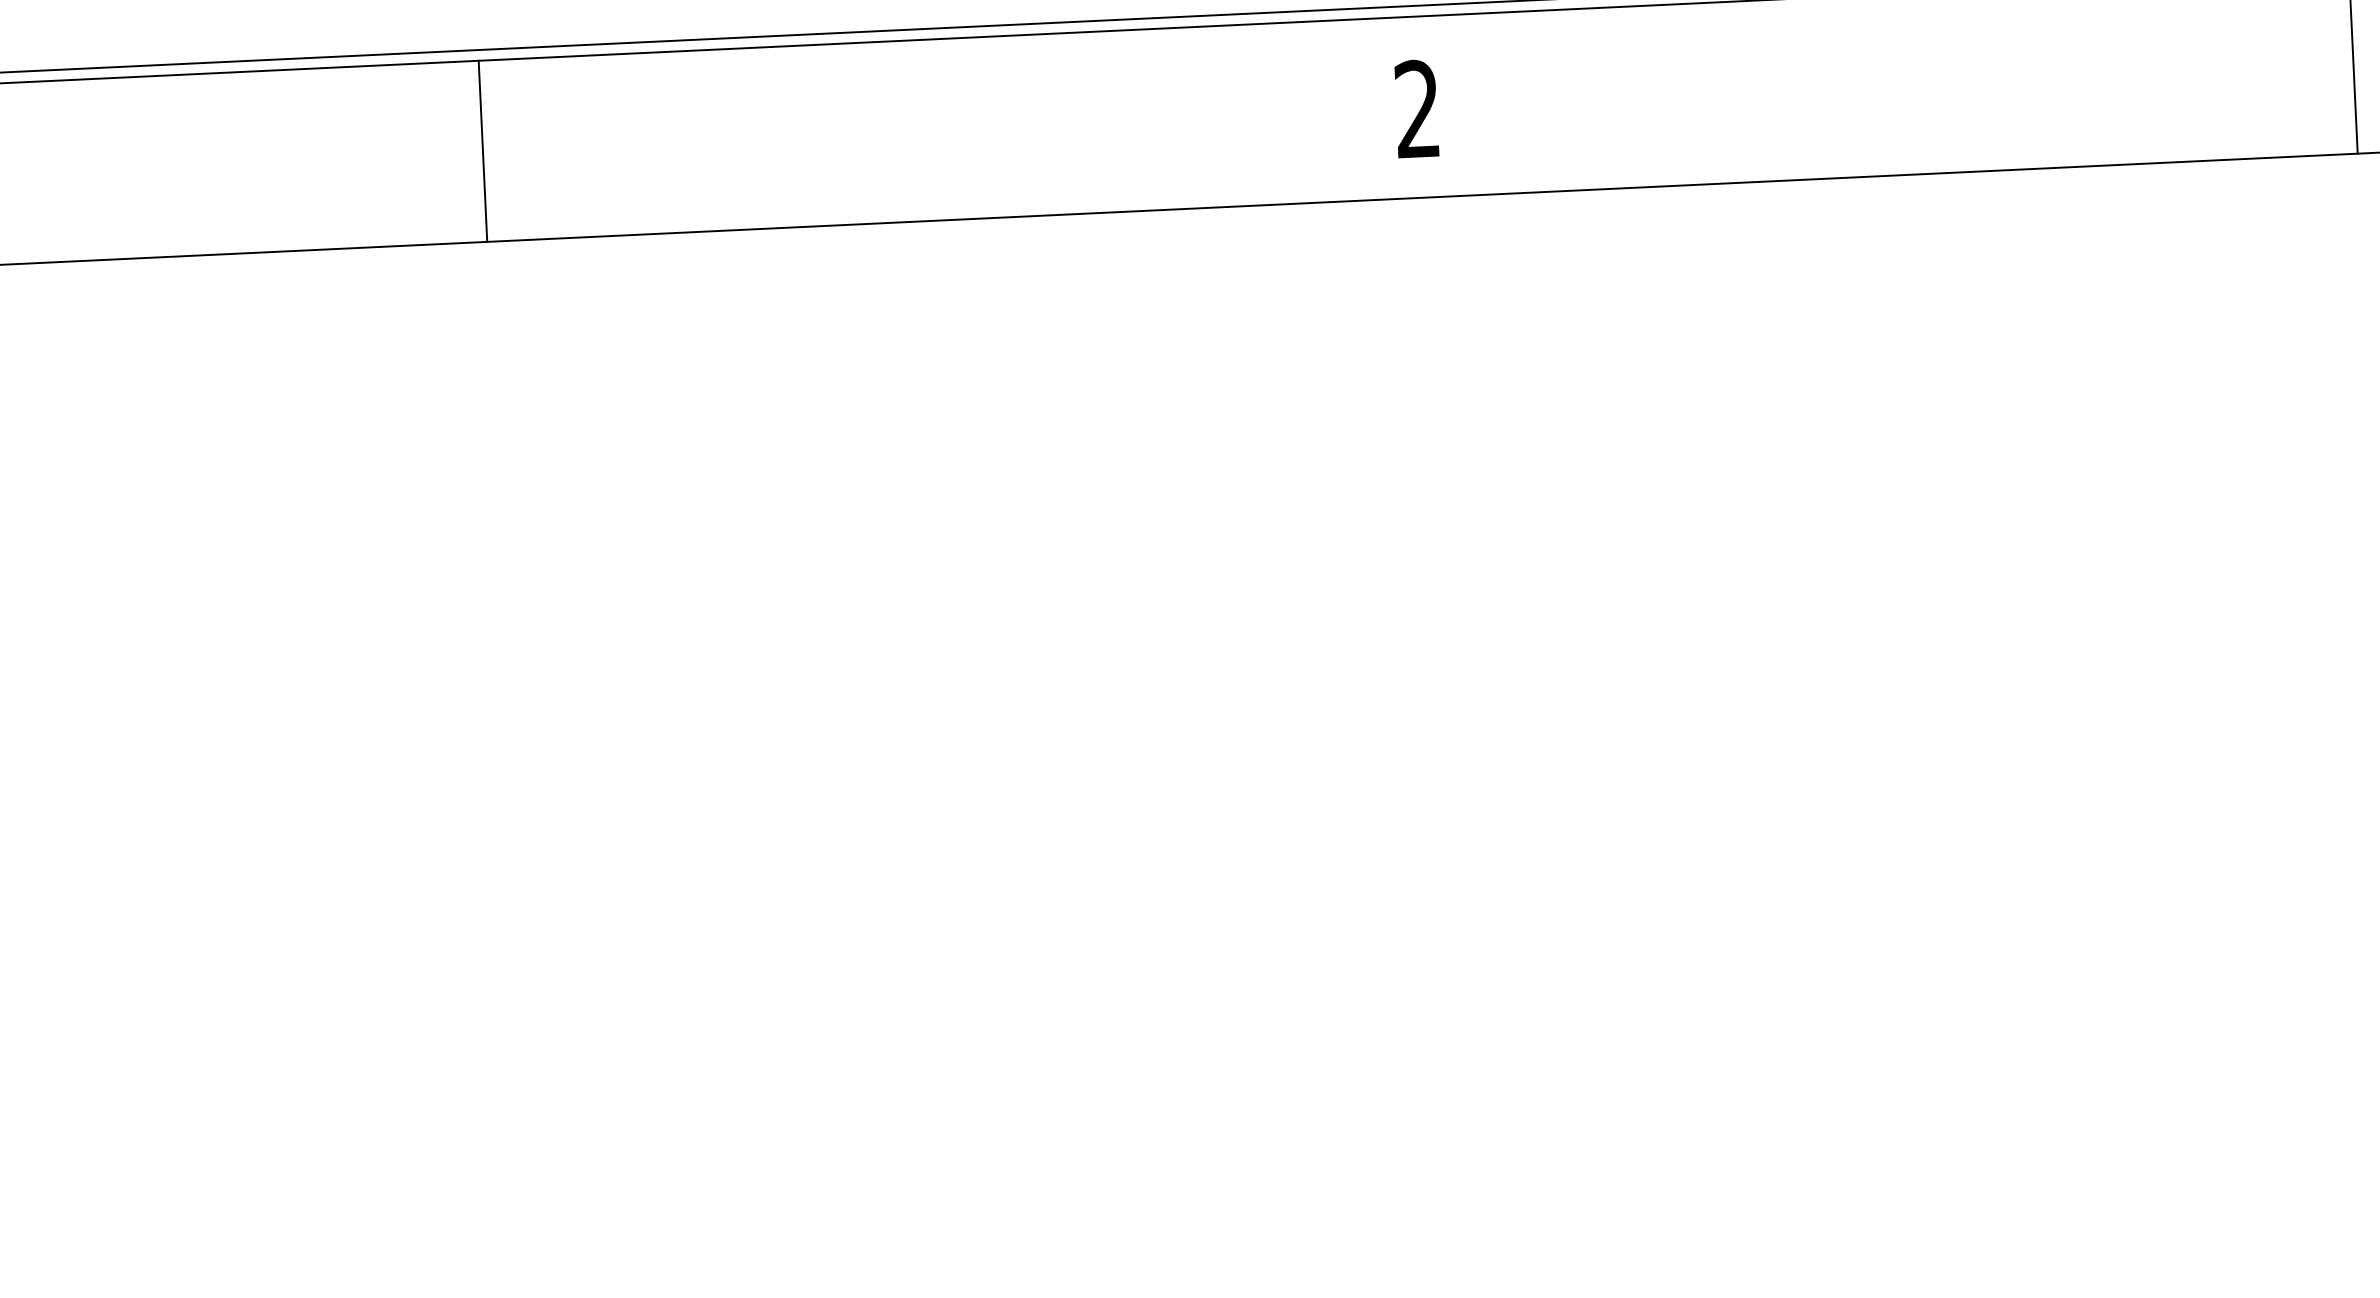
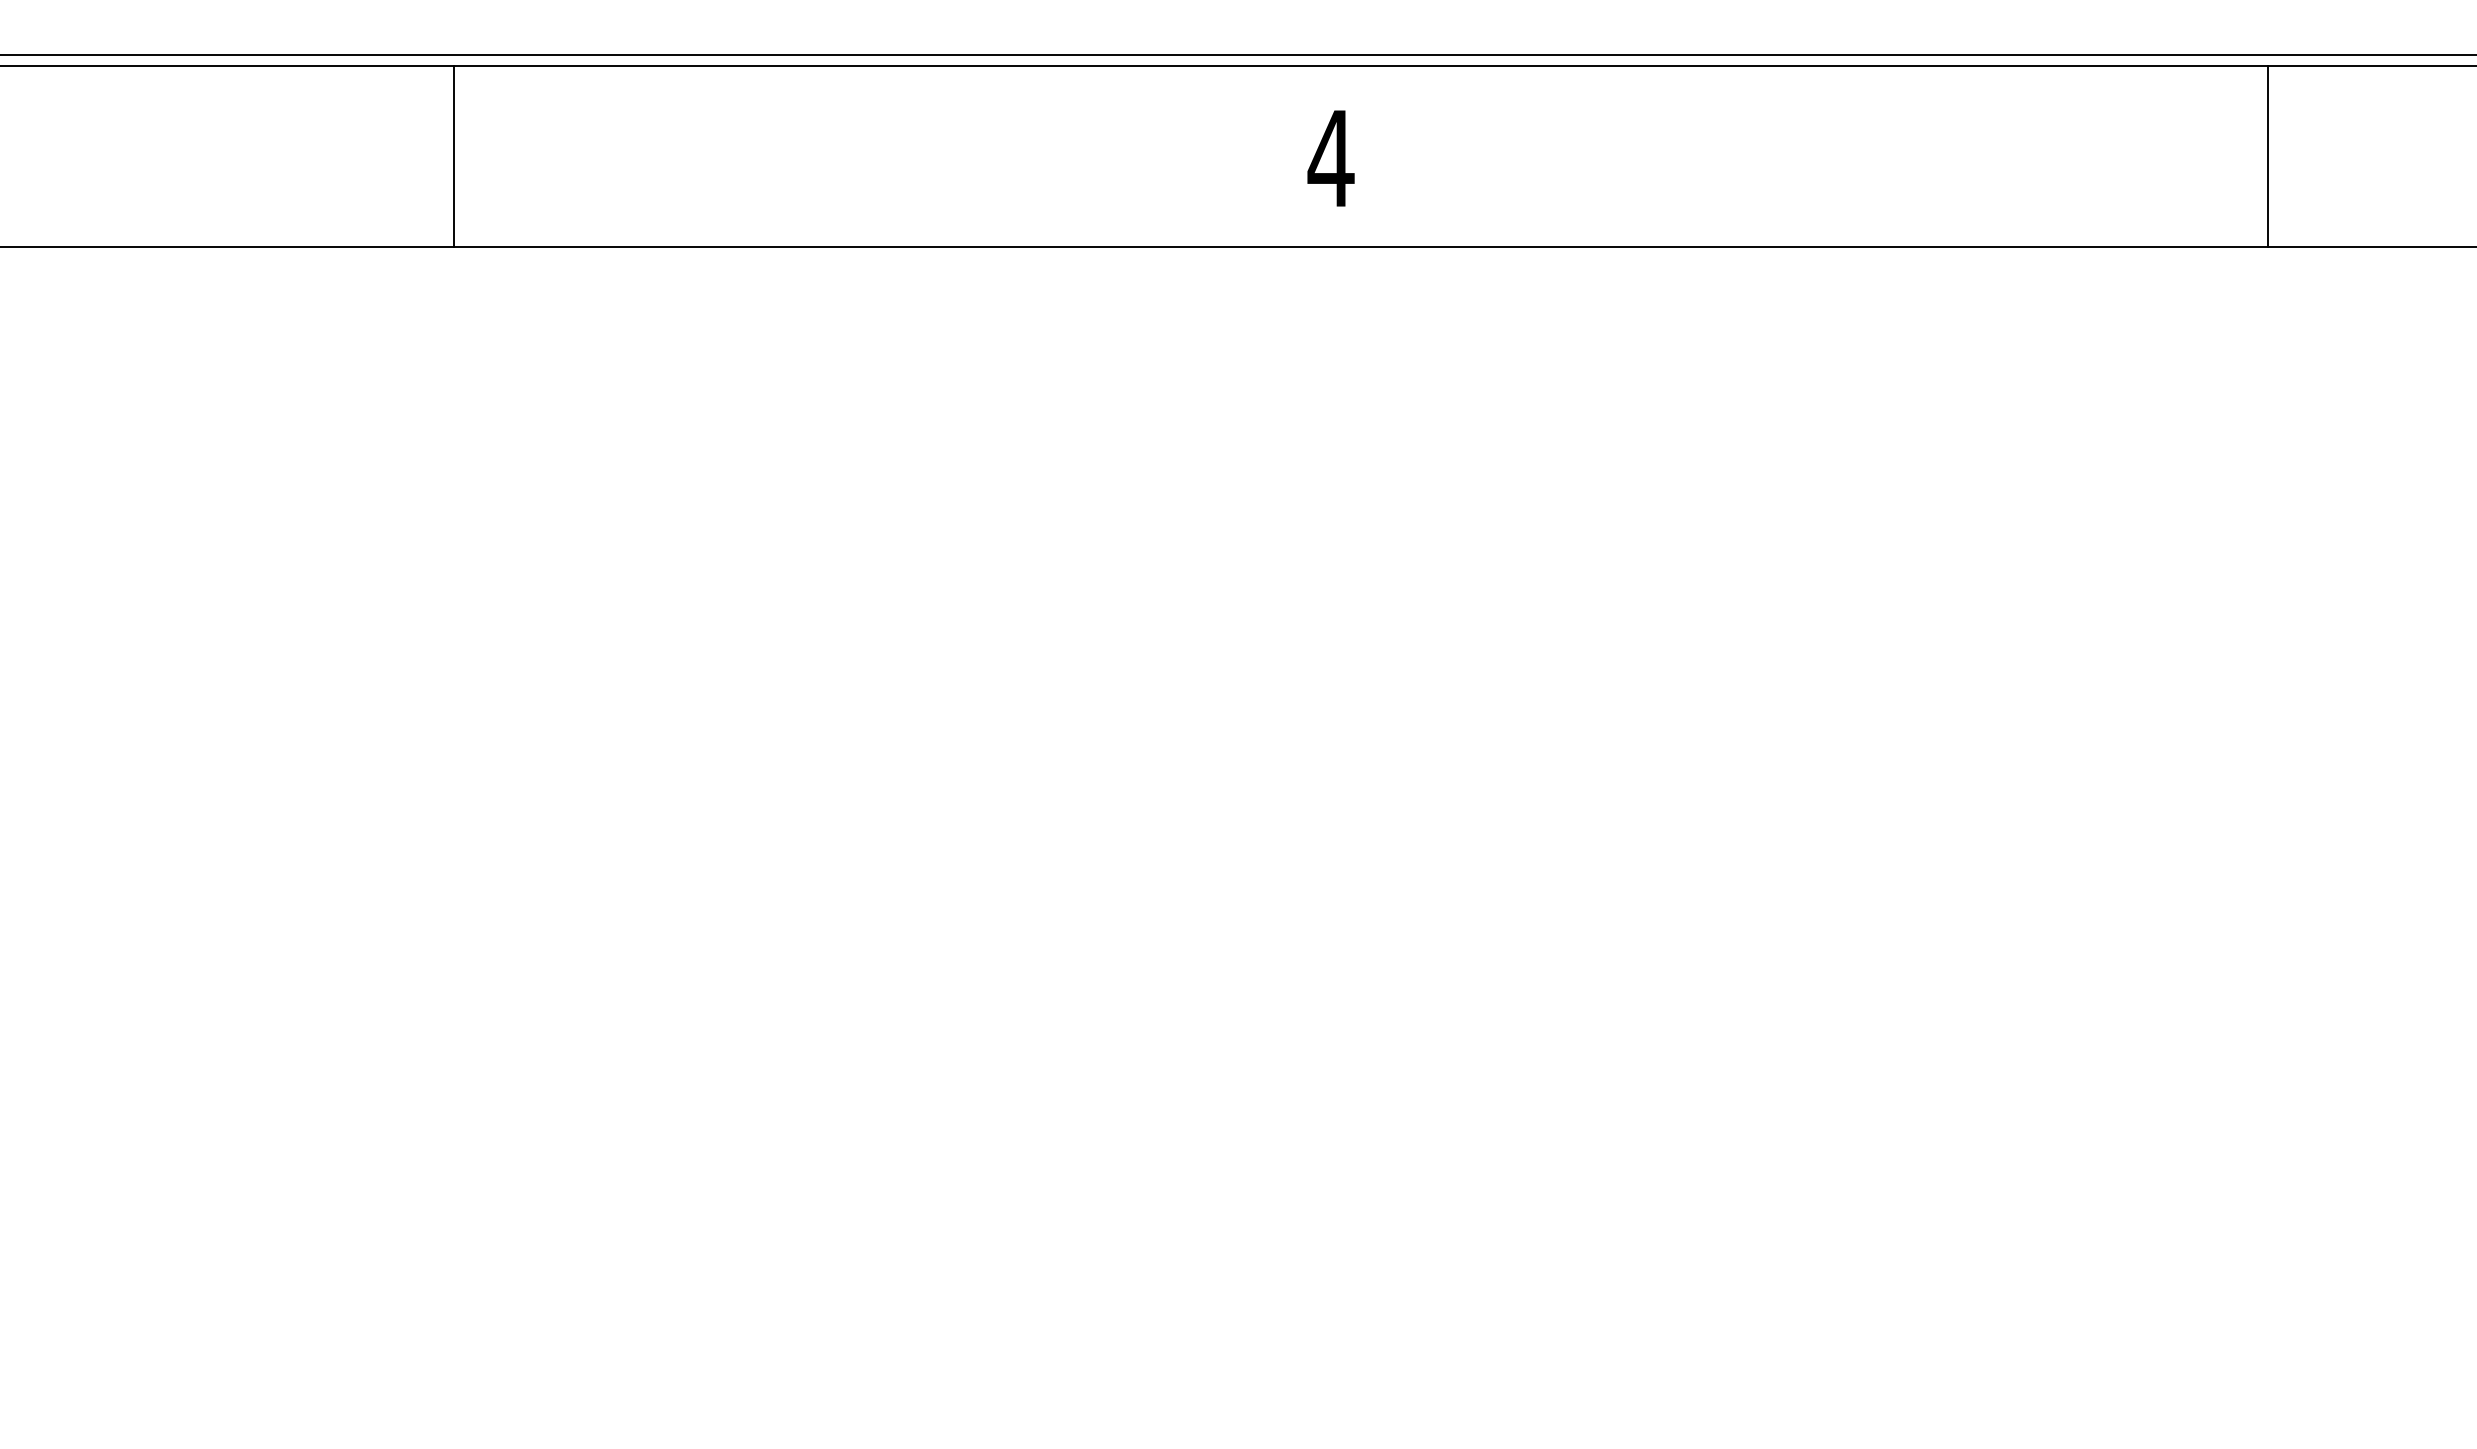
text: (1416, 108) -> (1330, 157), 2 -> 4
line: (482, 151) -> (453, 156), moved

